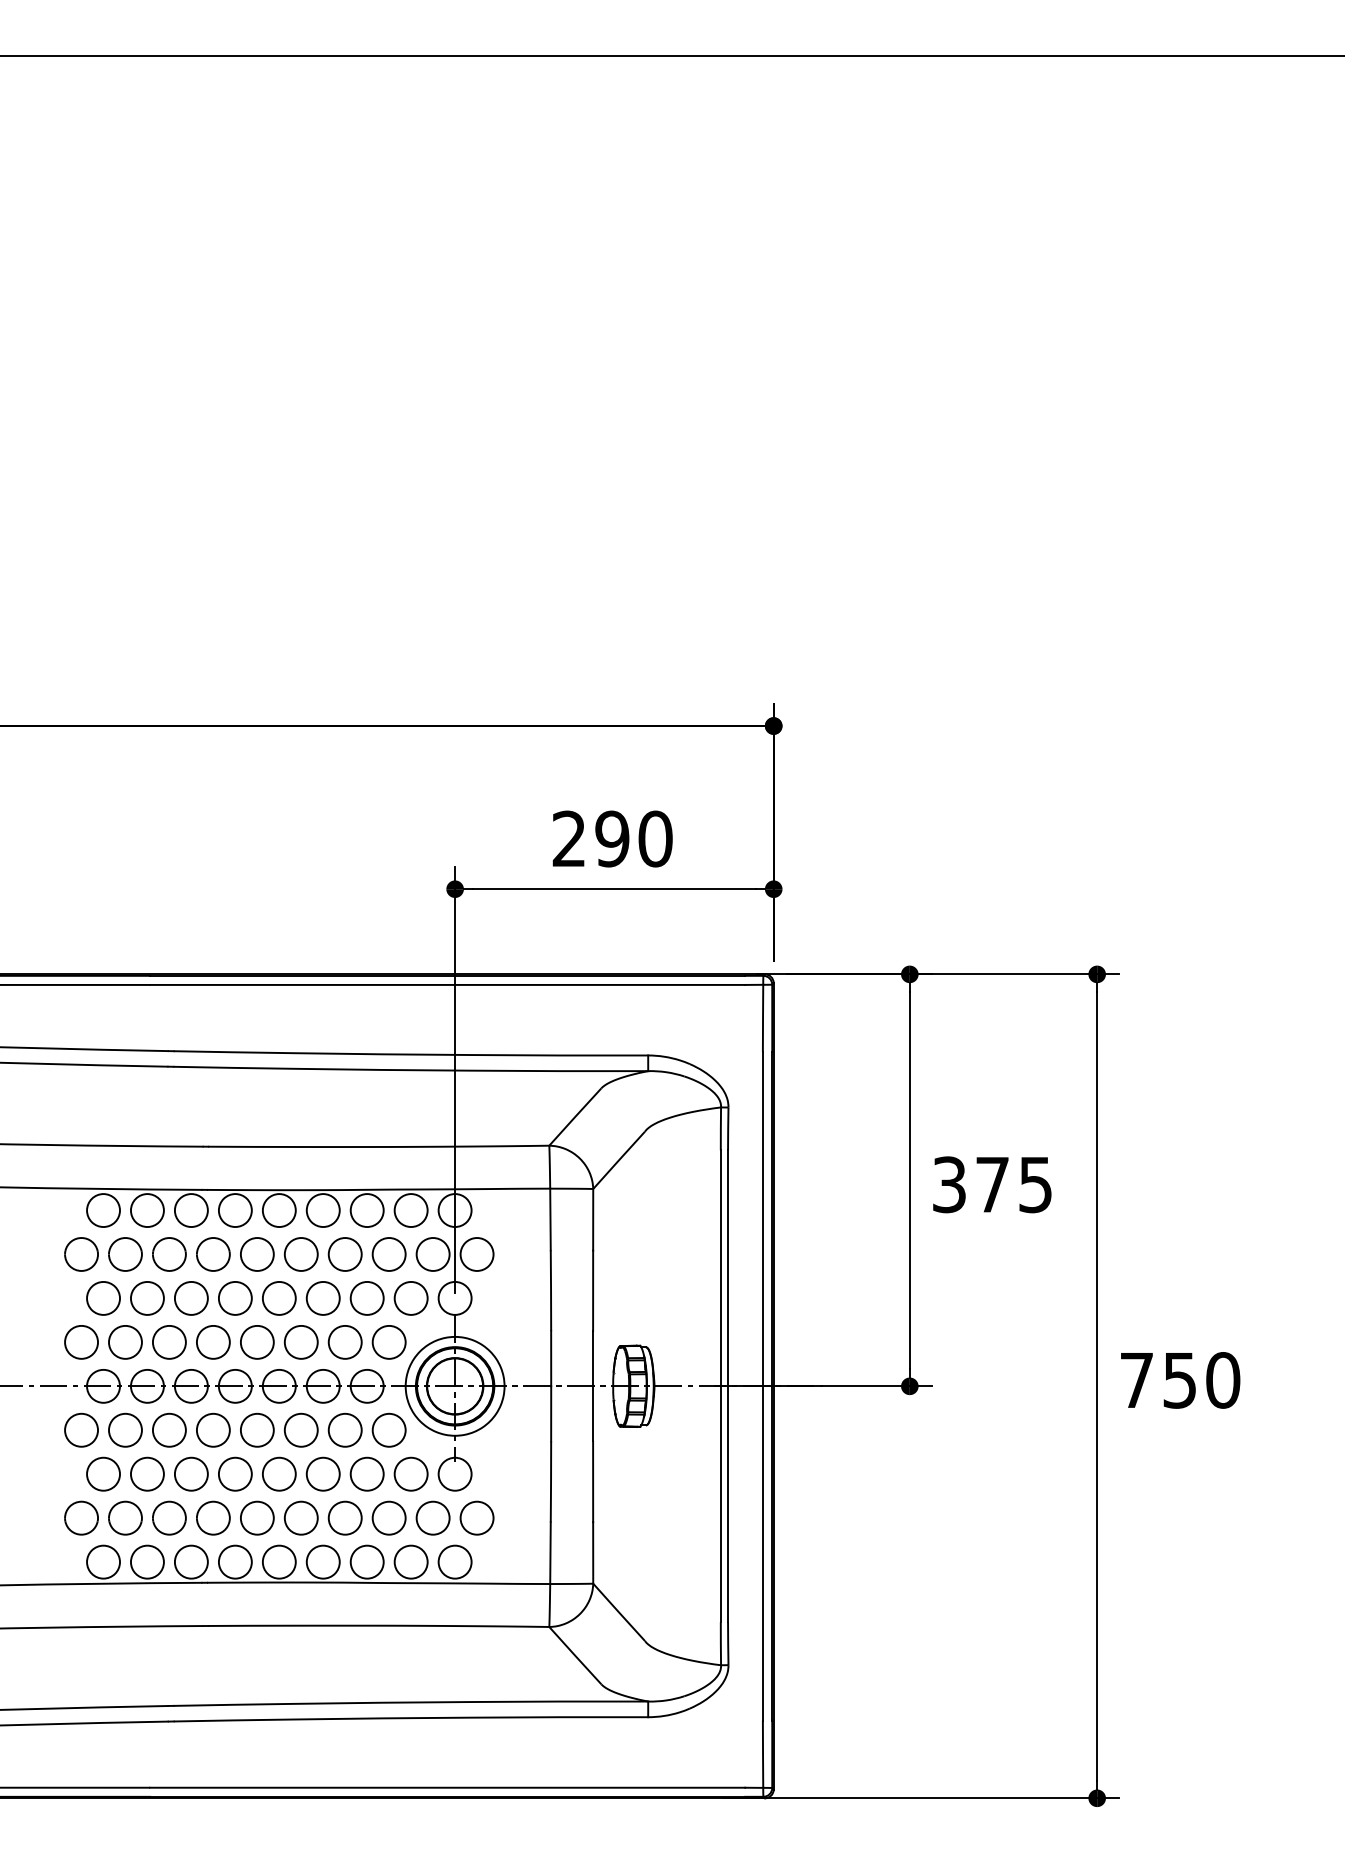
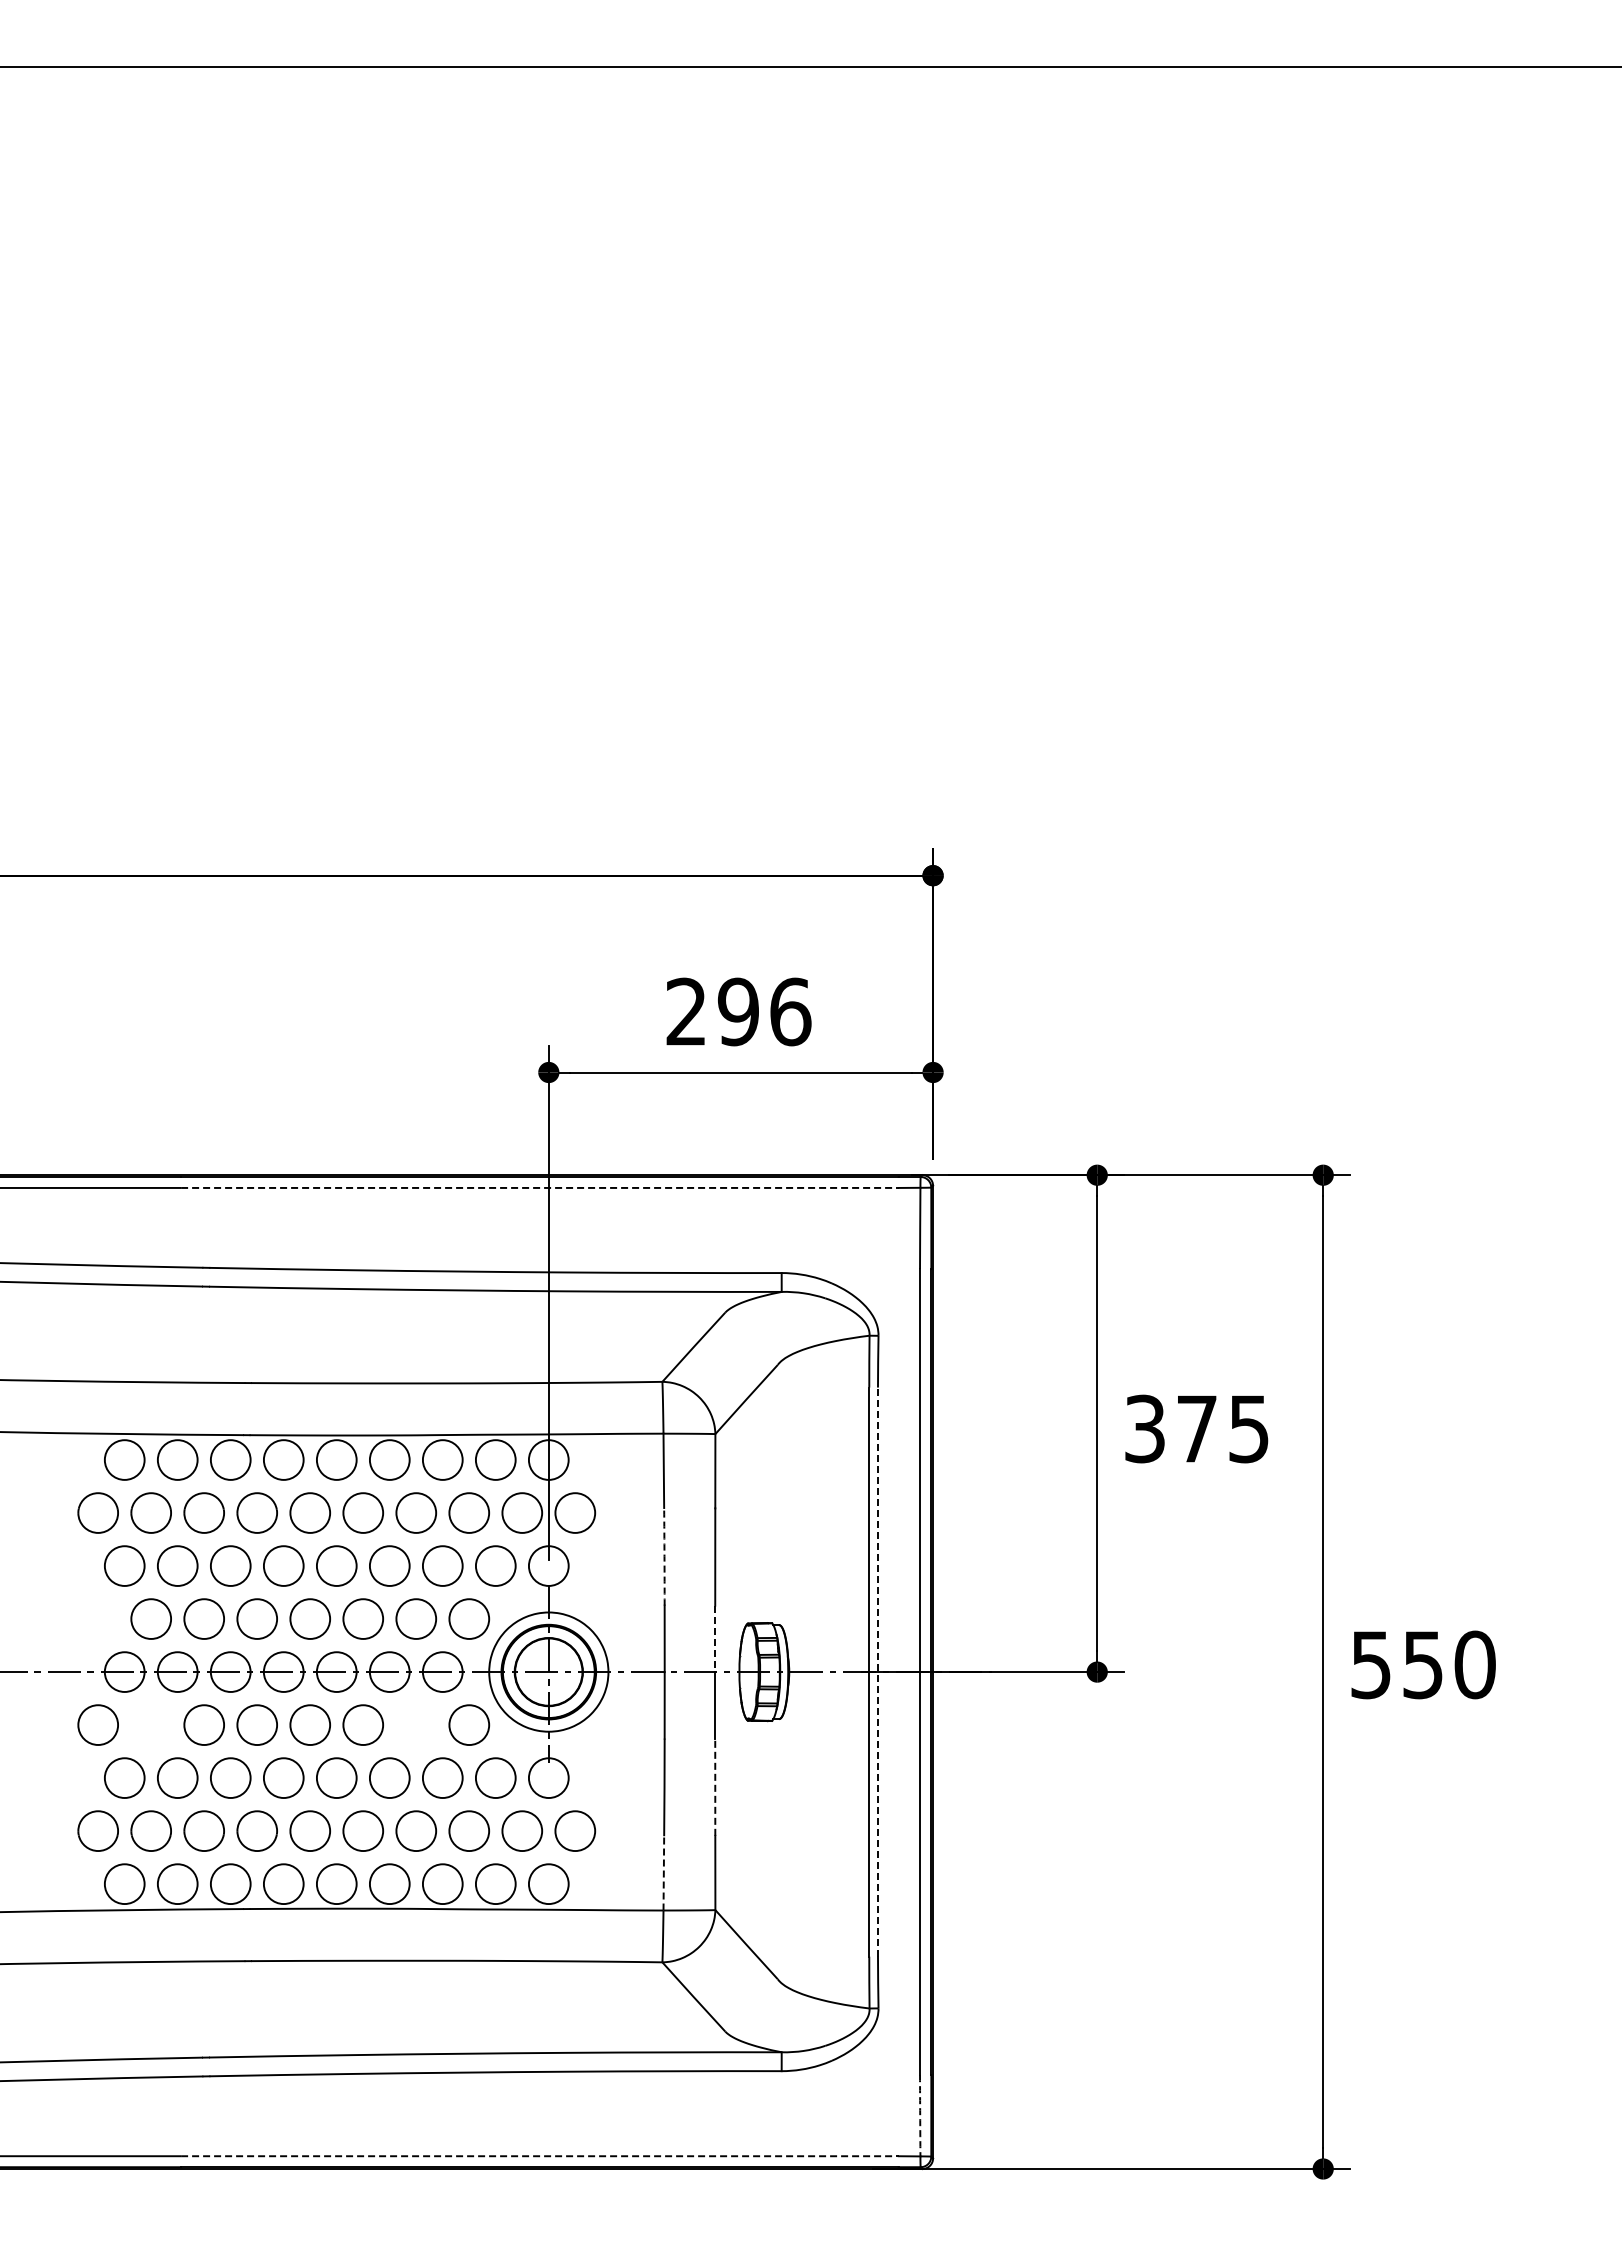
text: (655, 838) -> (790, 1011), 290 -> 296
line: (447, 984) -> (539, 1187), solid -> dashed
arc: (551, 1290) -> (664, 1556), solid -> dashed
part: (80, 1341) -> (97, 1618), removed
line: (593, 1359) -> (715, 1639), solid -> dashed
text: (1136, 1380) -> (1370, 1665), 750 -> 550
line: (727, 1386) -> (877, 1672), solid -> dashed
part: (124, 1429) -> (150, 1724), removed
part: (345, 1429) -> (416, 1724), removed
line: (593, 1482) -> (715, 1787), solid -> dashed
line: (550, 1552) -> (663, 1872), solid -> dashed
arc: (763, 1753) -> (920, 2115), solid -> dashed
line: (447, 1787) -> (539, 2156), solid -> dashed

